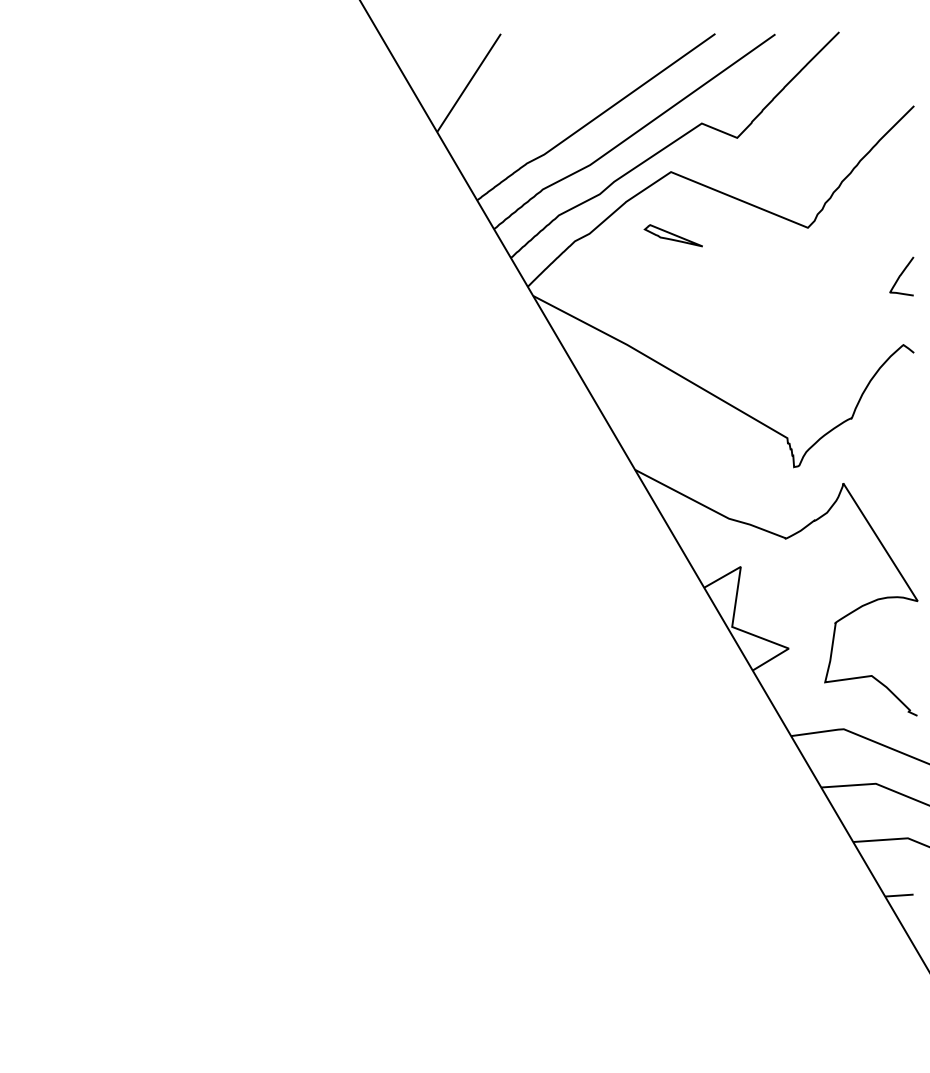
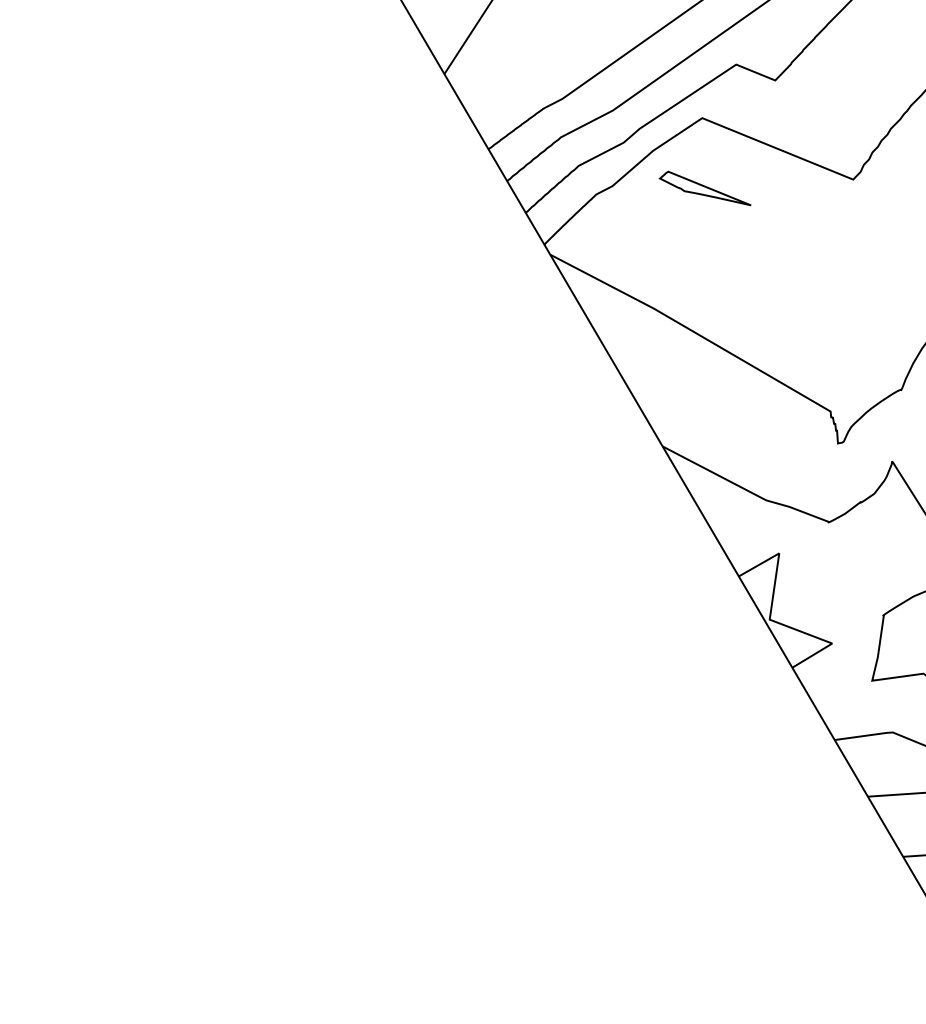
part: (673, 235) -> (704, 188), size x1.43

